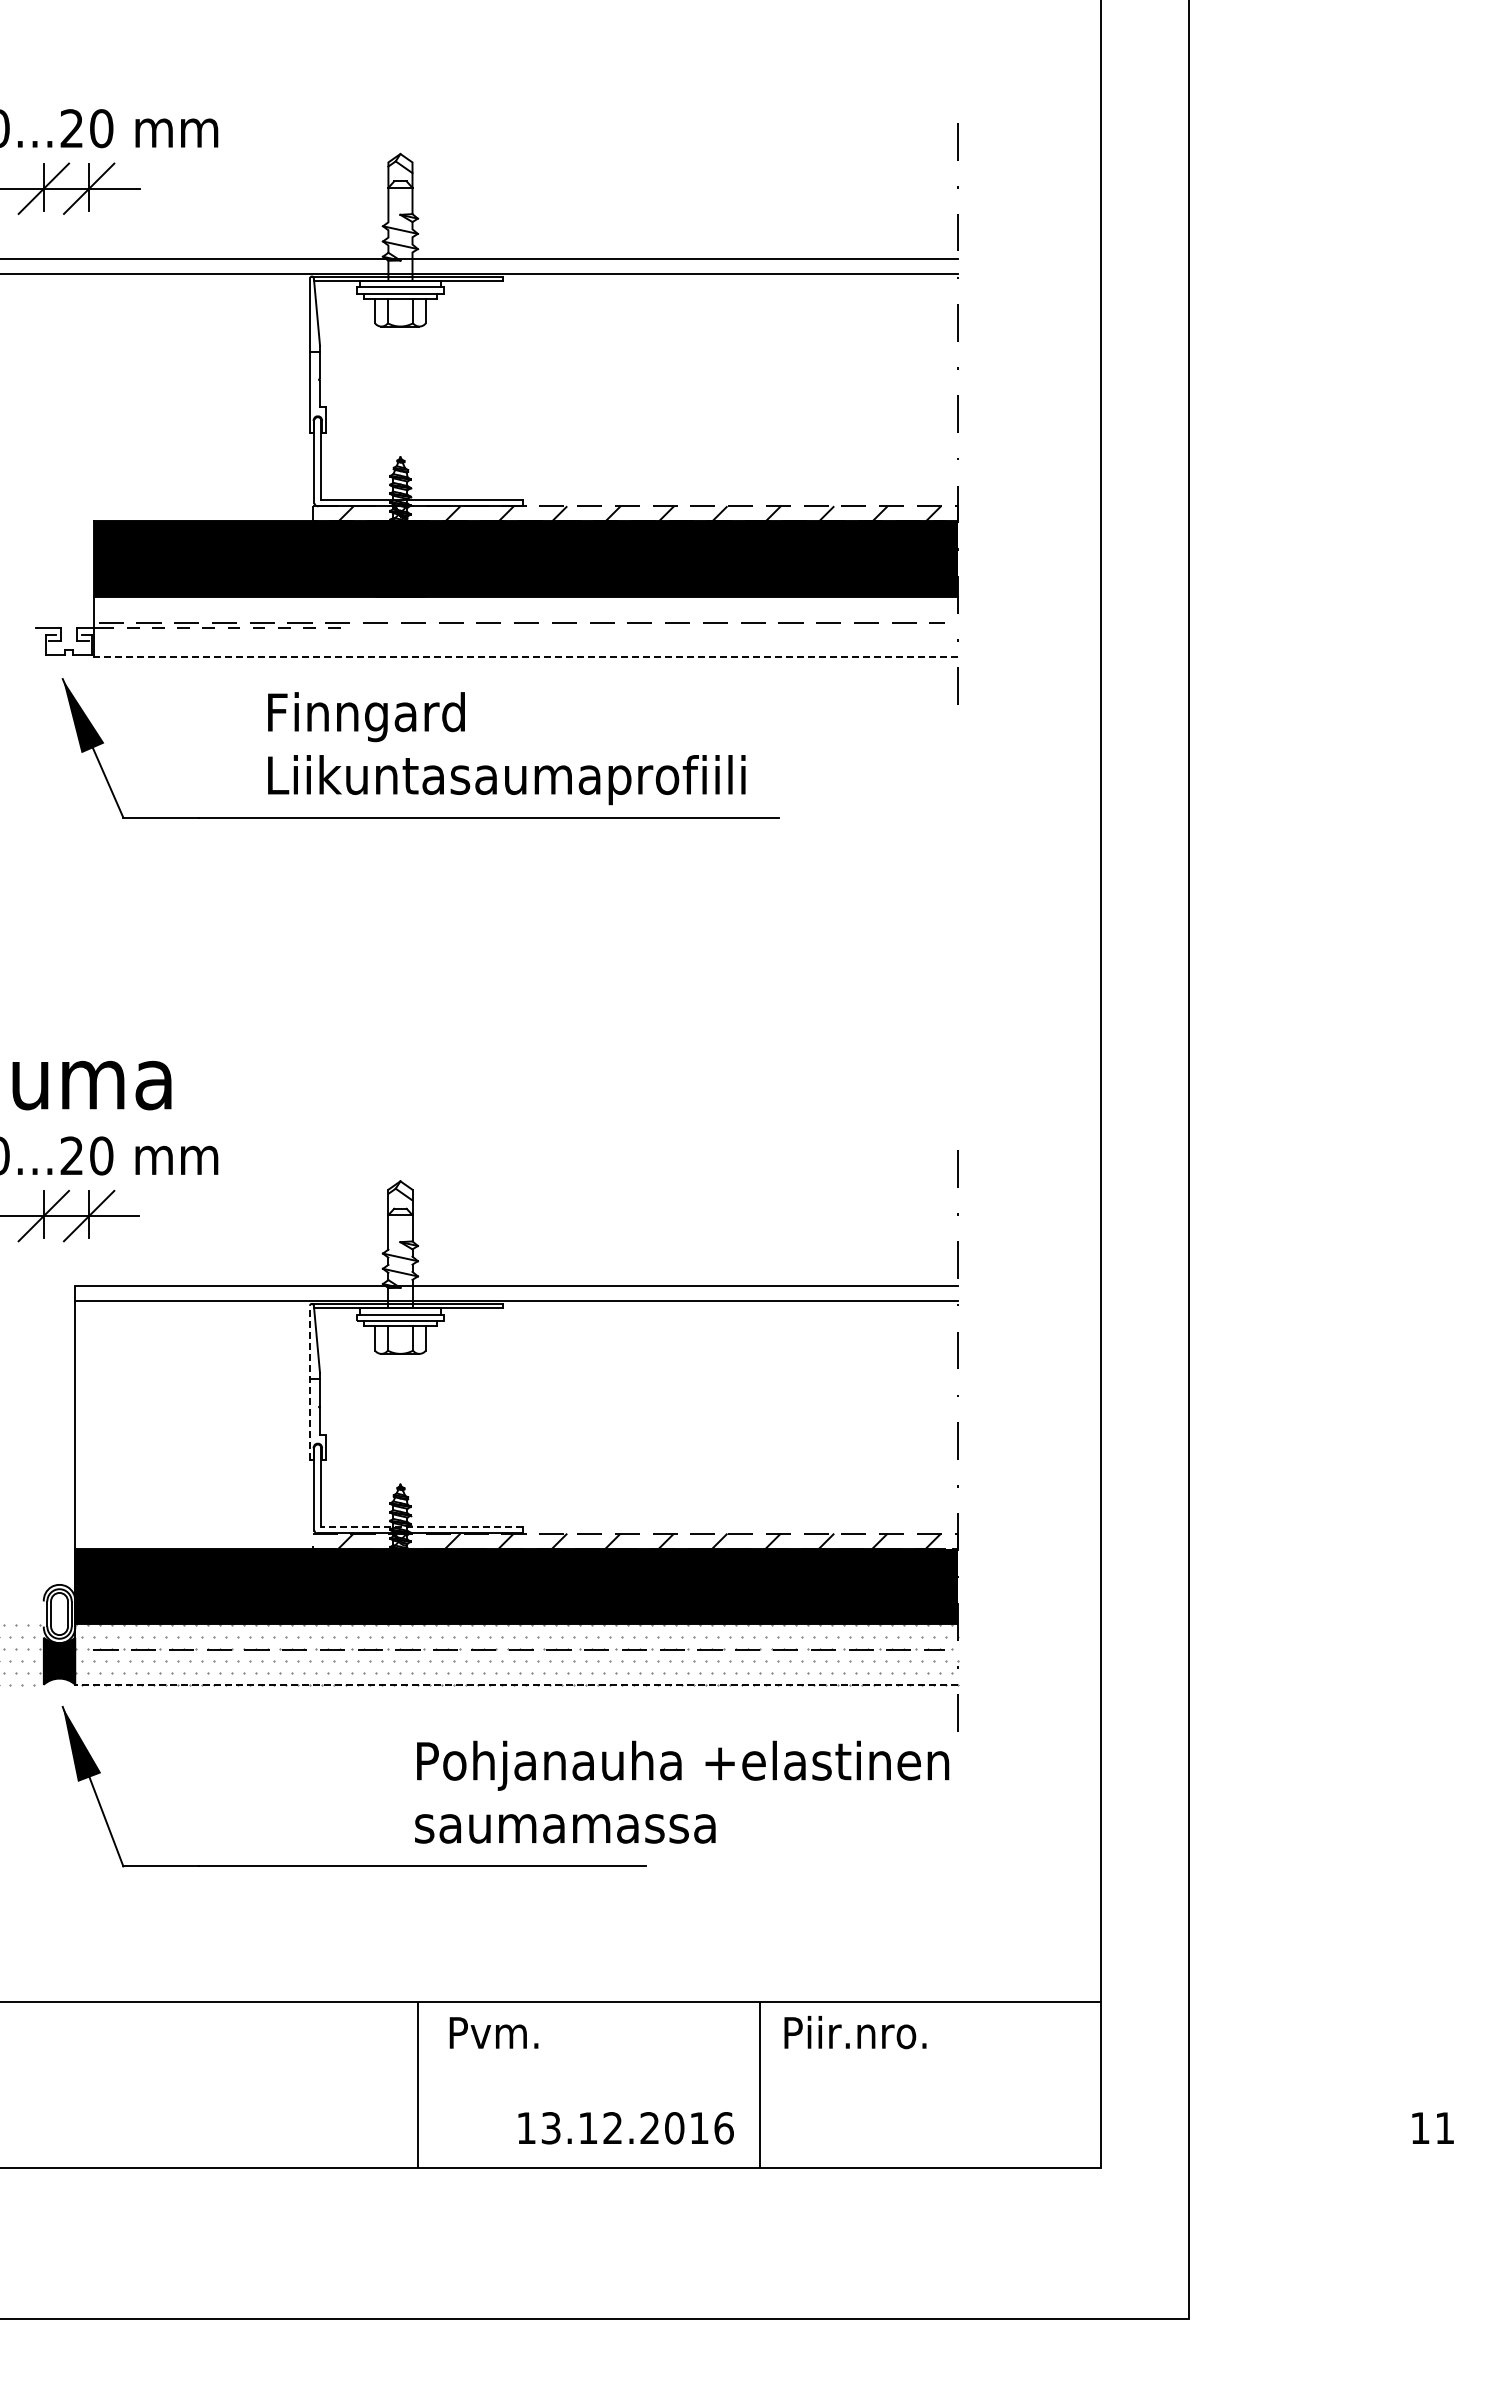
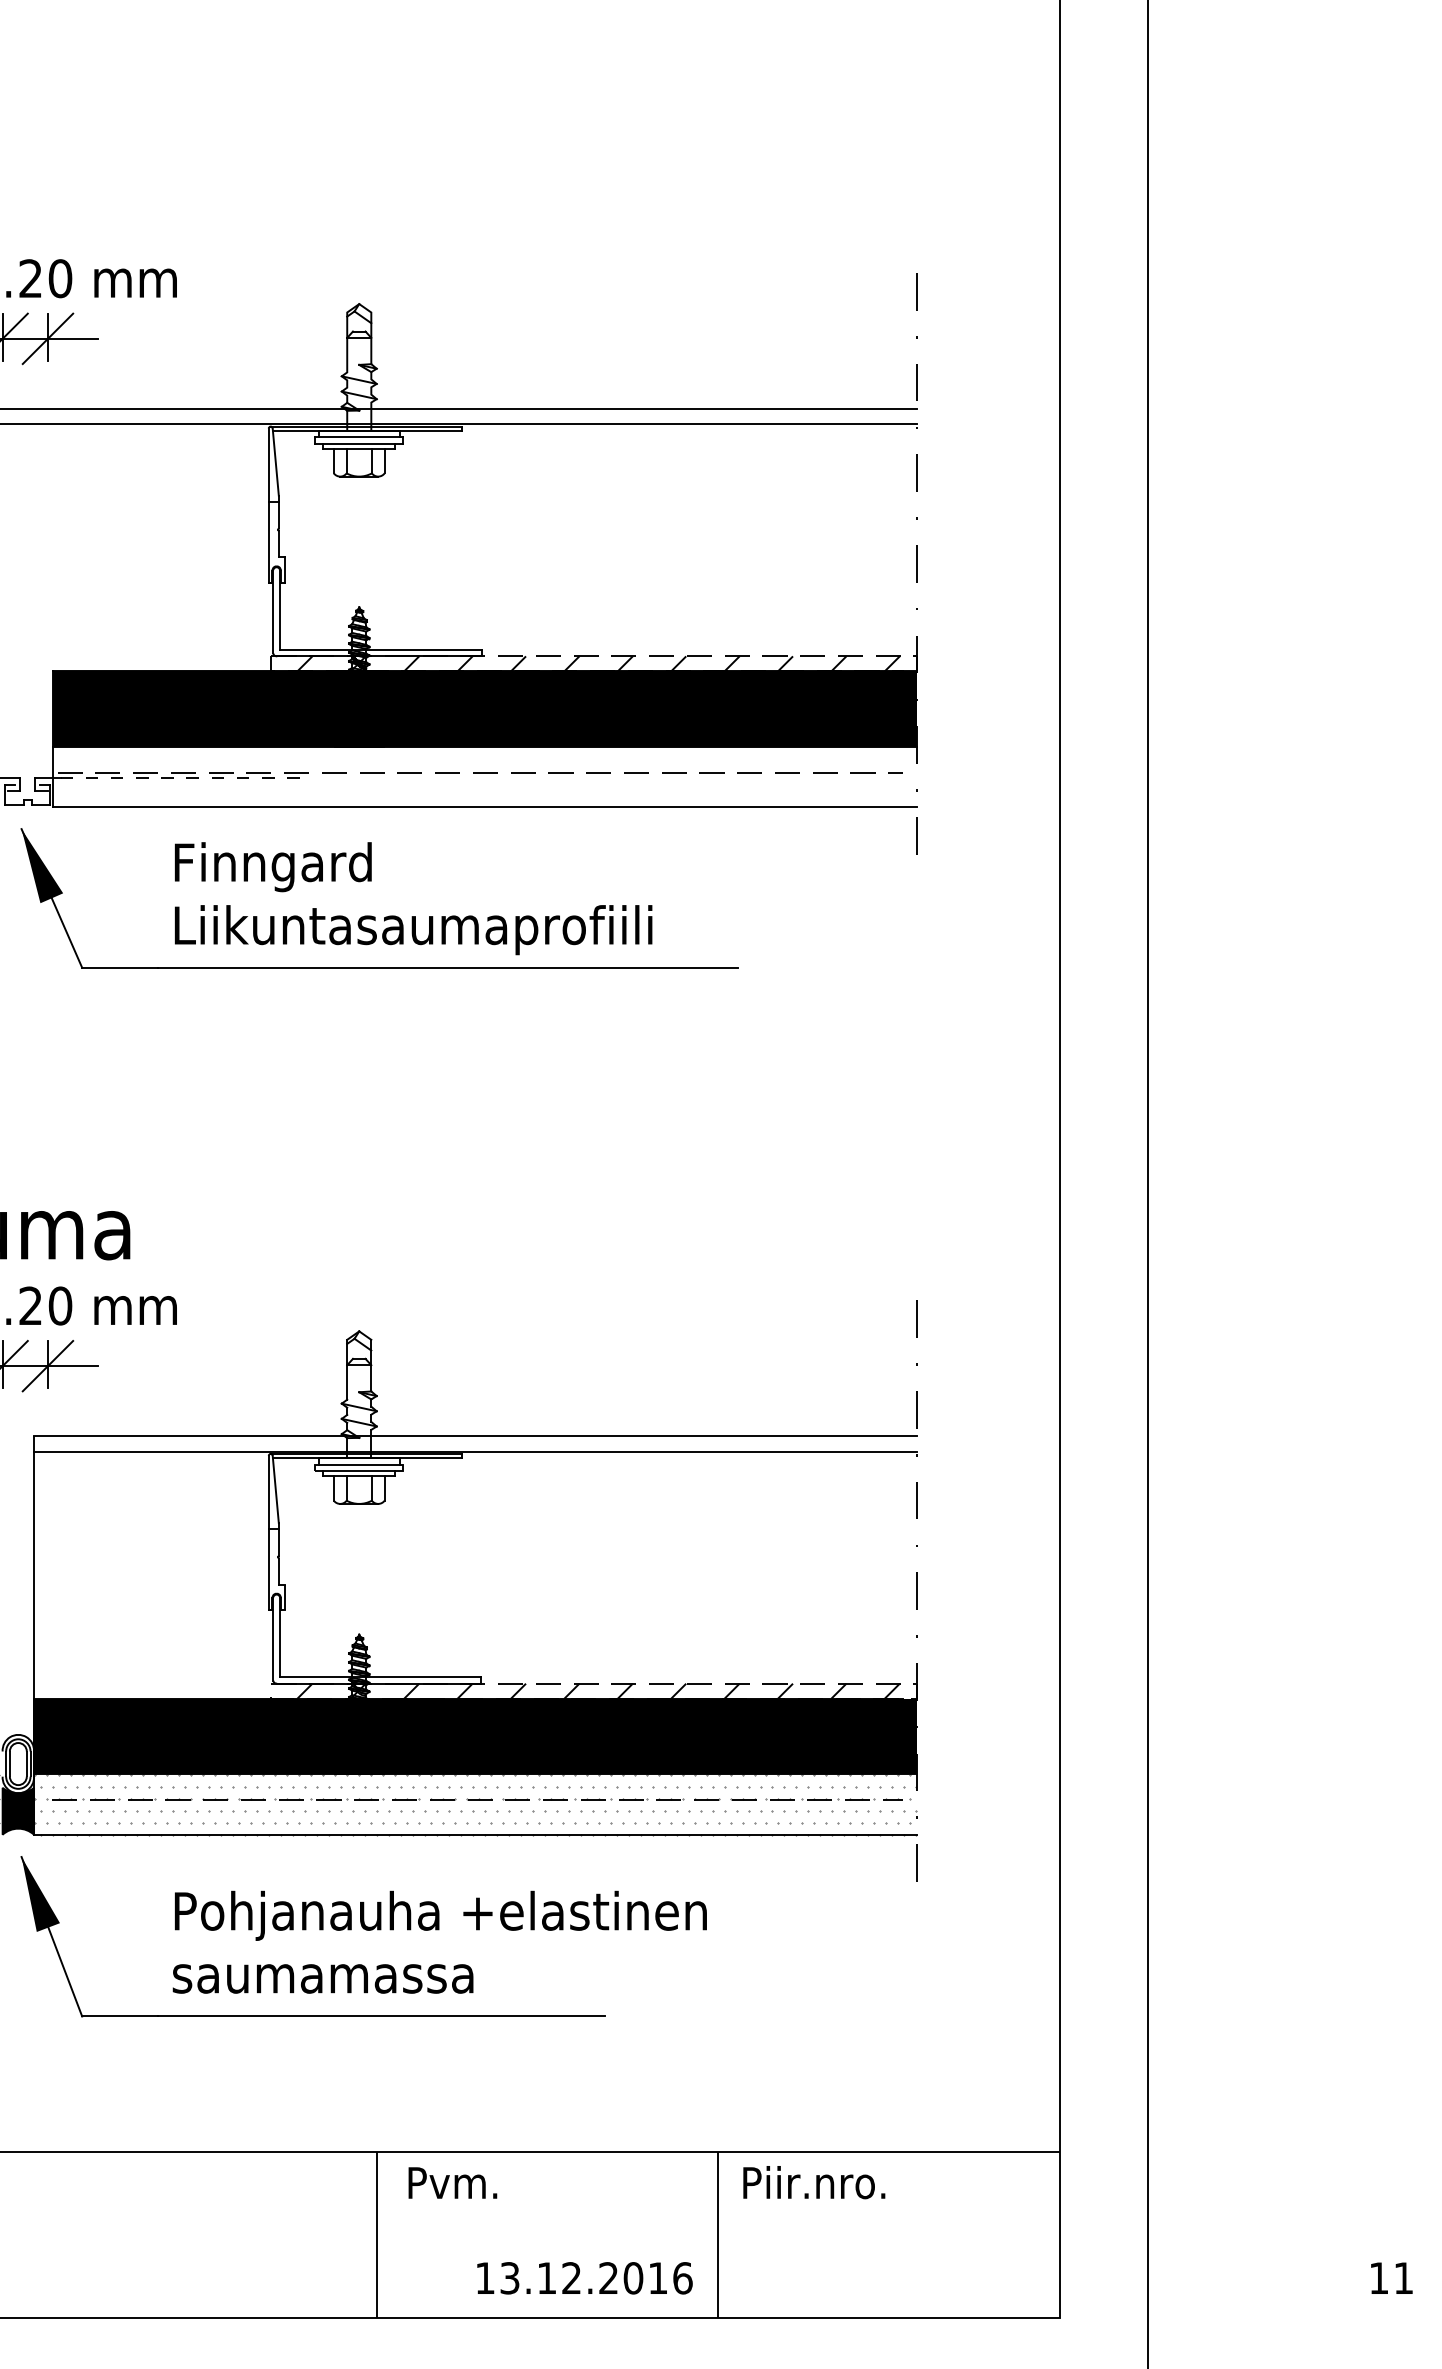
line: (525, 657) -> (484, 807), dashed -> solid
text: (506, 748) -> (413, 898), moved
line: (309, 1382) -> (268, 1532), dashed -> solid
line: (421, 1527) -> (380, 1677), dashed -> solid
line: (516, 1684) -> (475, 1834), dashed -> solid
text: (682, 1791) -> (440, 1941), moved

